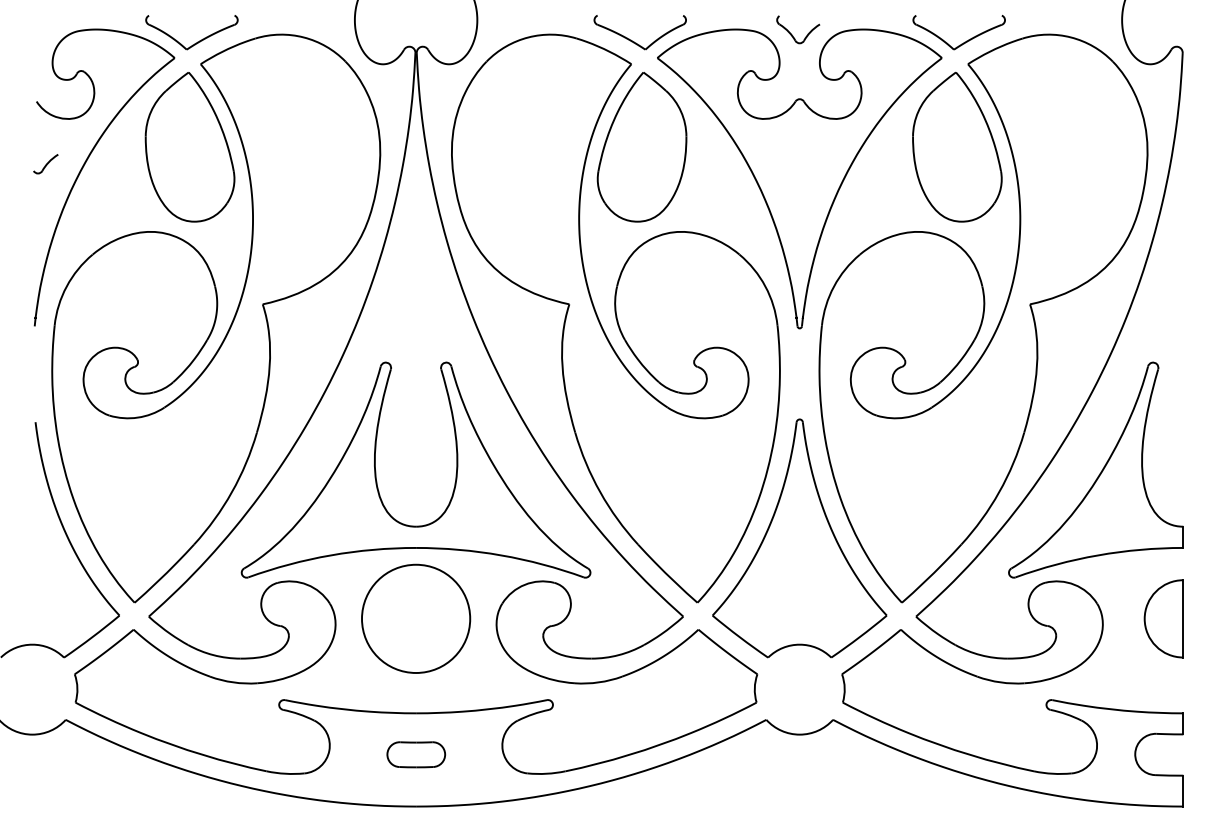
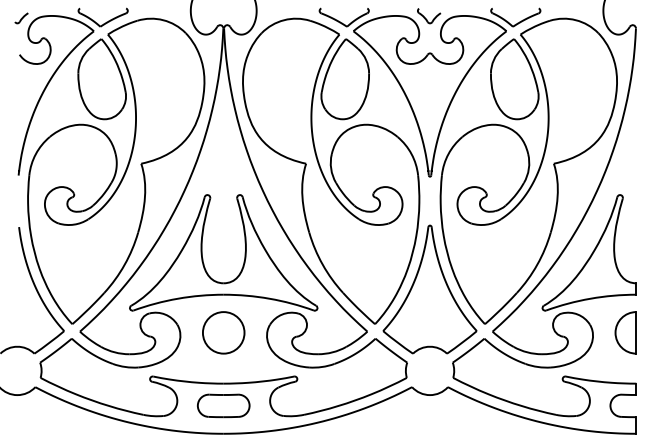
part: (45, 164) -> (21, 18), moved
circle: (415, 618) -> (223, 332), size x0.71
part: (415, 753) -> (223, 405), size x1.67

